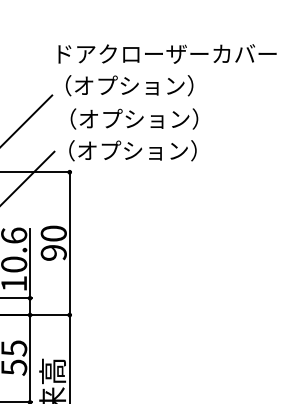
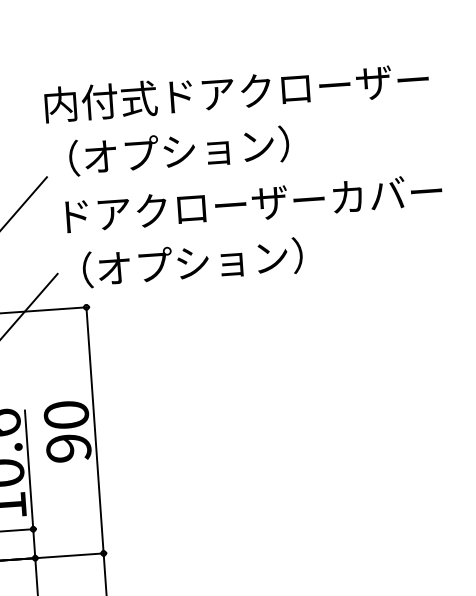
text: (154, 53) -> (218, 92), ドアクローザーカバー -> 内付式ドアクローザー
text: (170, 118) -> (253, 202), （オプション） -> ドアクローザーカバー

